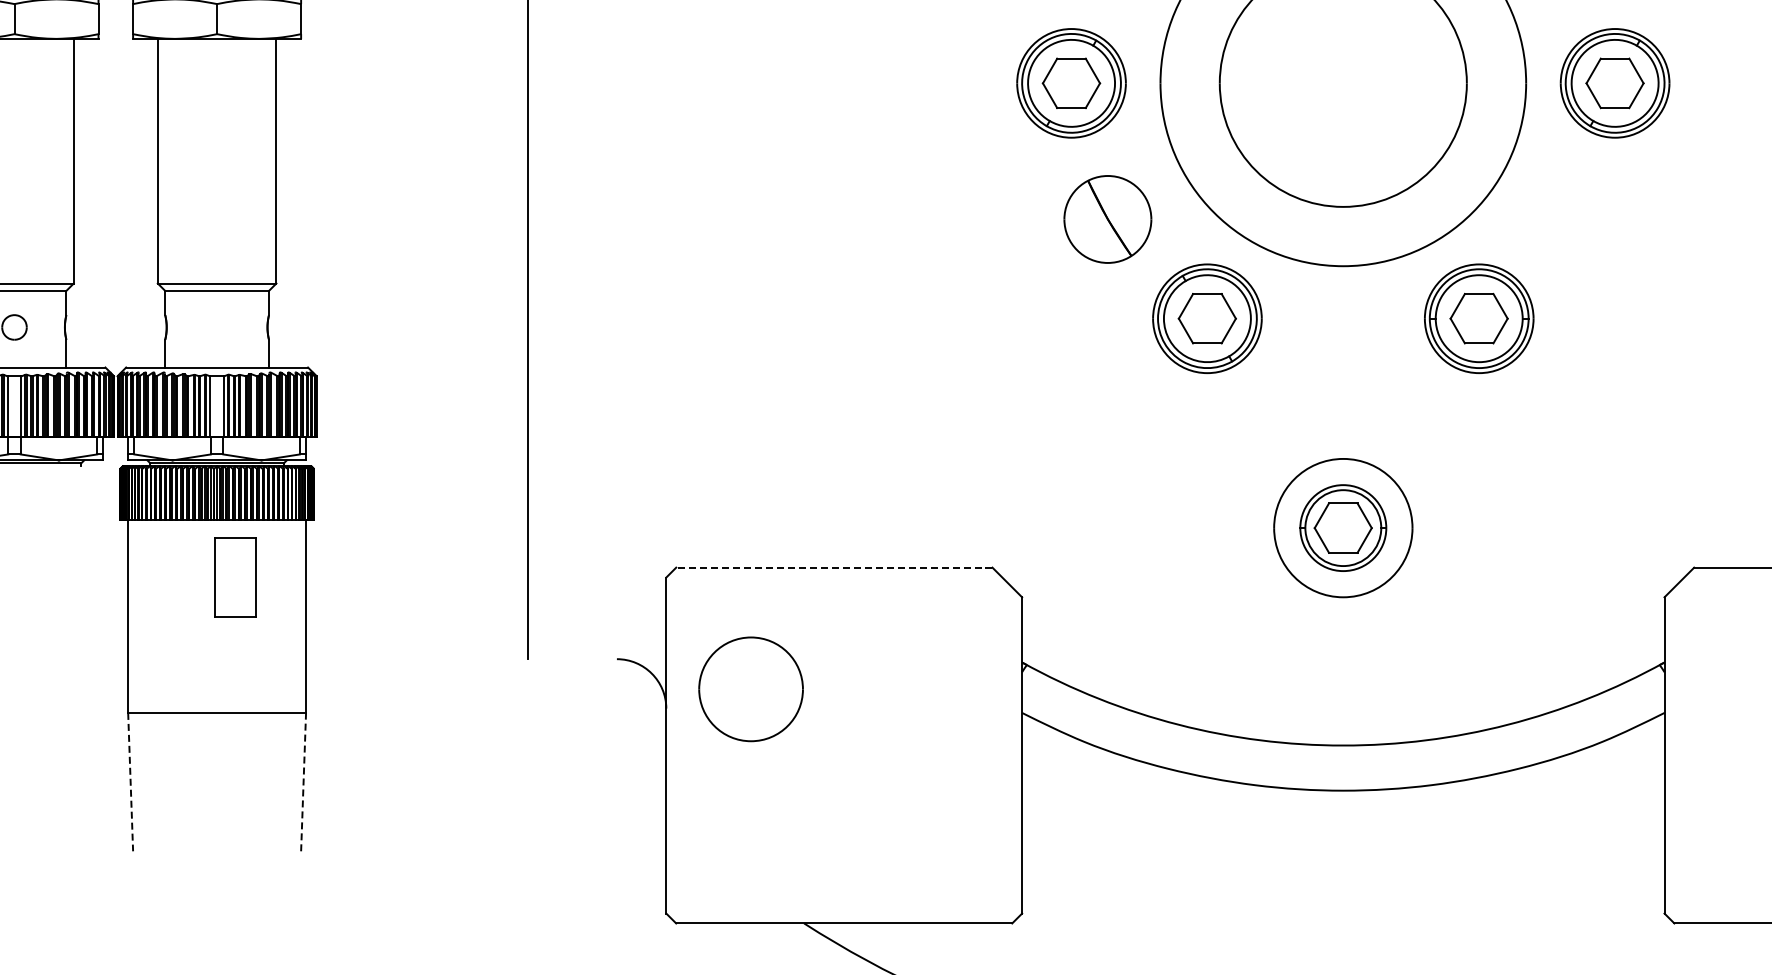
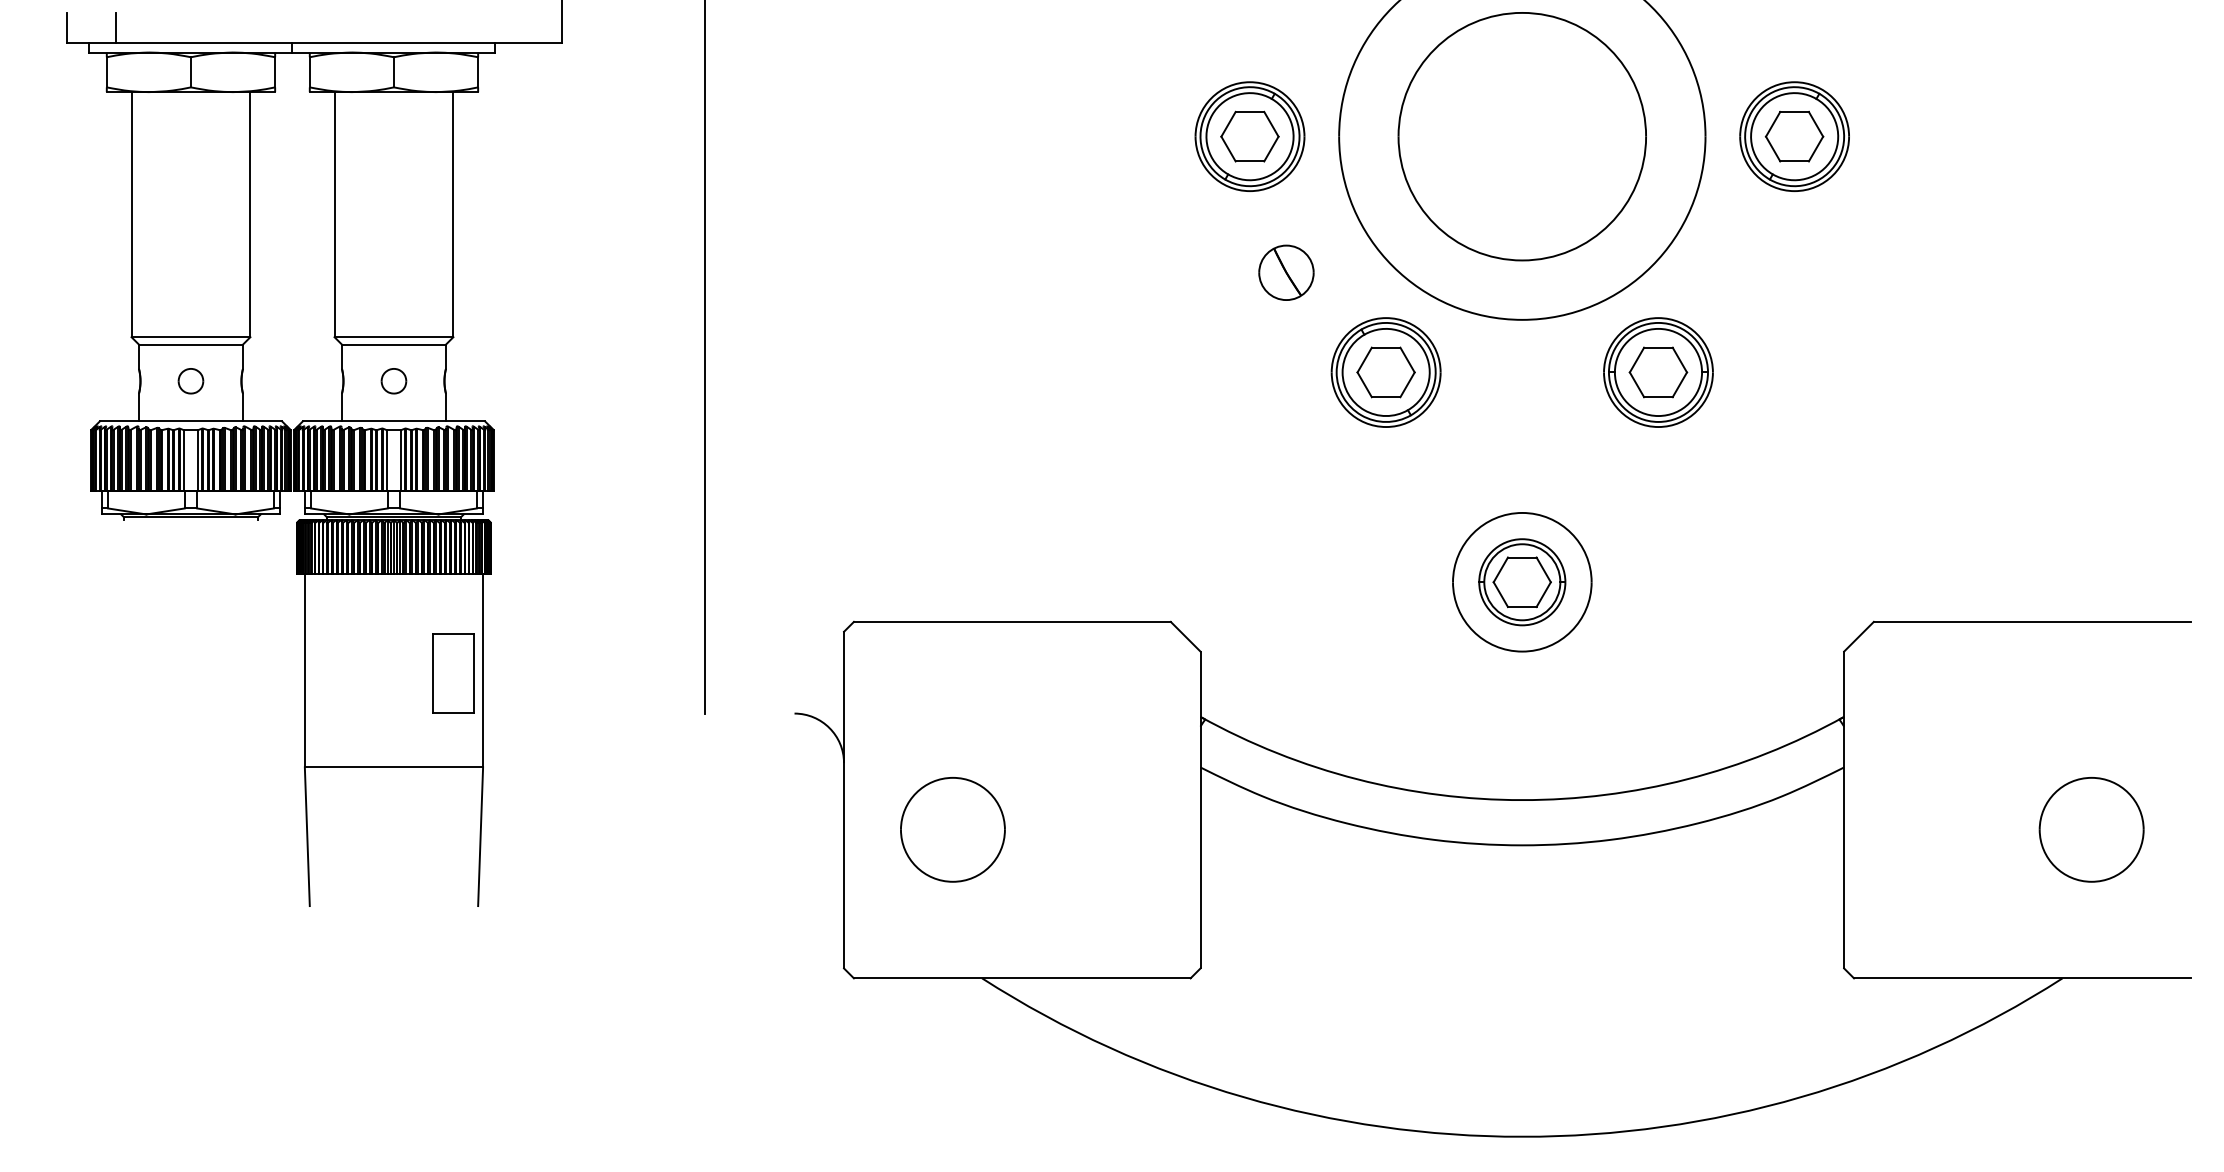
part: (1107, 218) -> (1286, 272), size x0.62
part: (216, 327) -> (393, 381), added
line: (833, 567) -> (1011, 621), dashed -> solid
part: (235, 577) -> (453, 673), moved
part: (750, 689) -> (952, 829), moved
line: (303, 781) -> (480, 836), dashed -> solid
line: (130, 782) -> (307, 837), dashed -> solid

